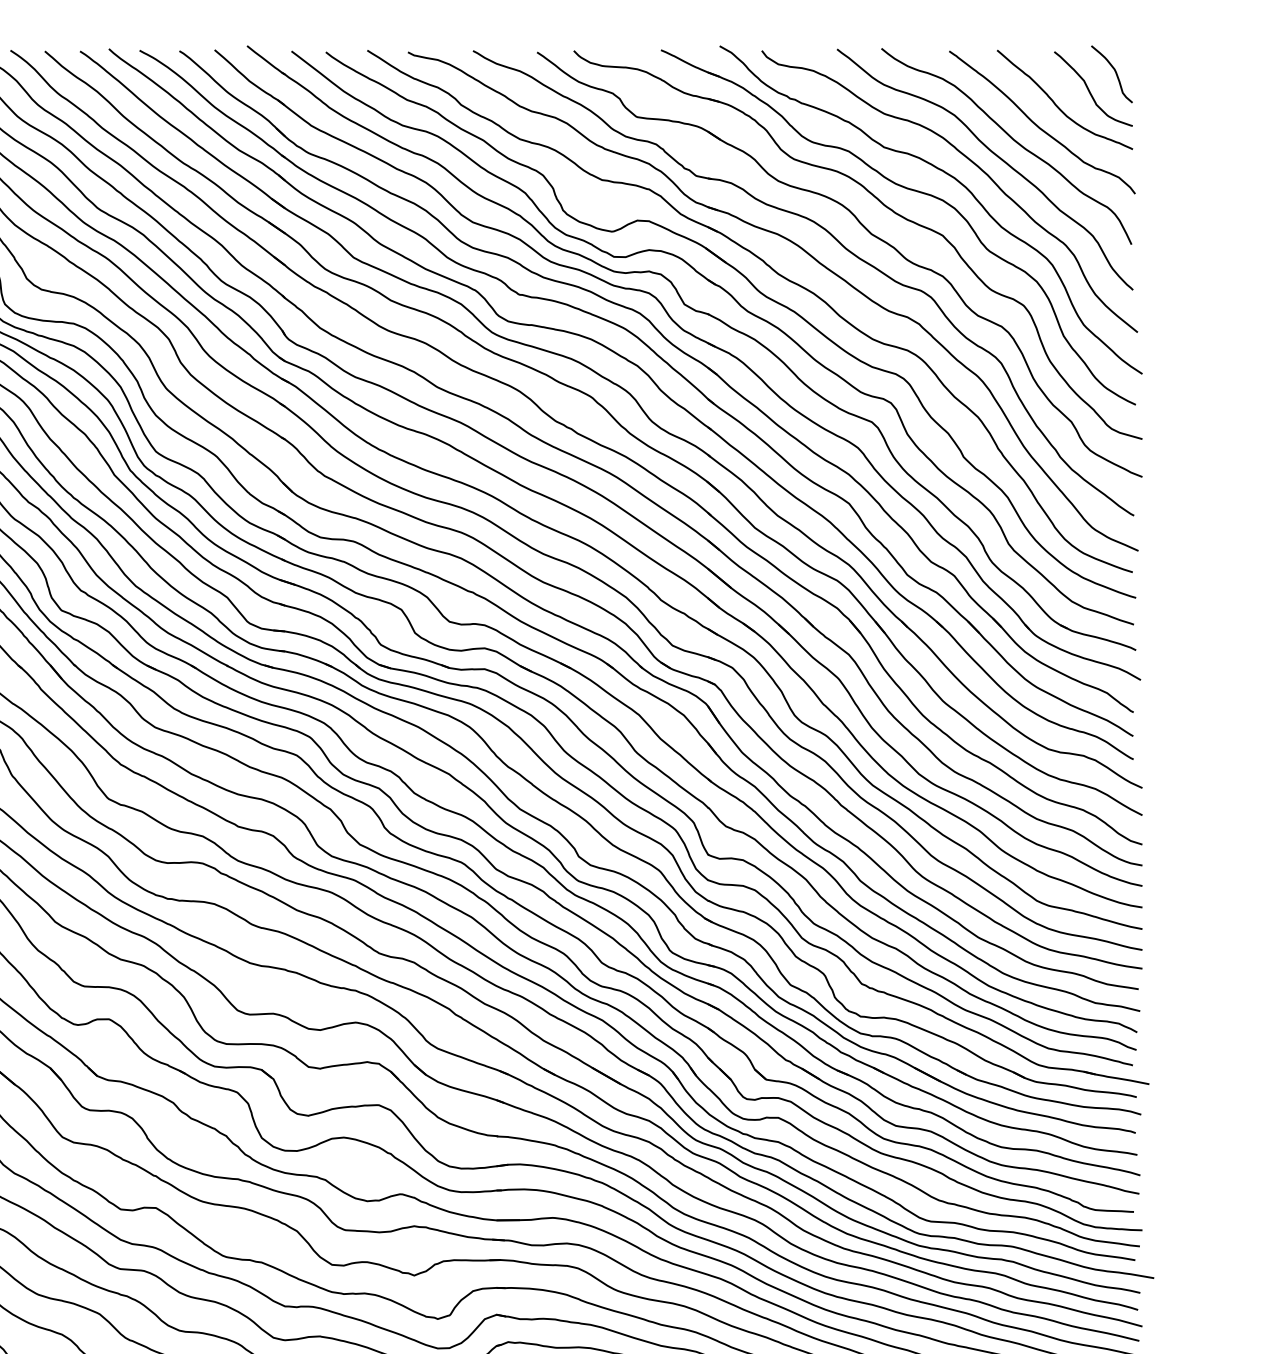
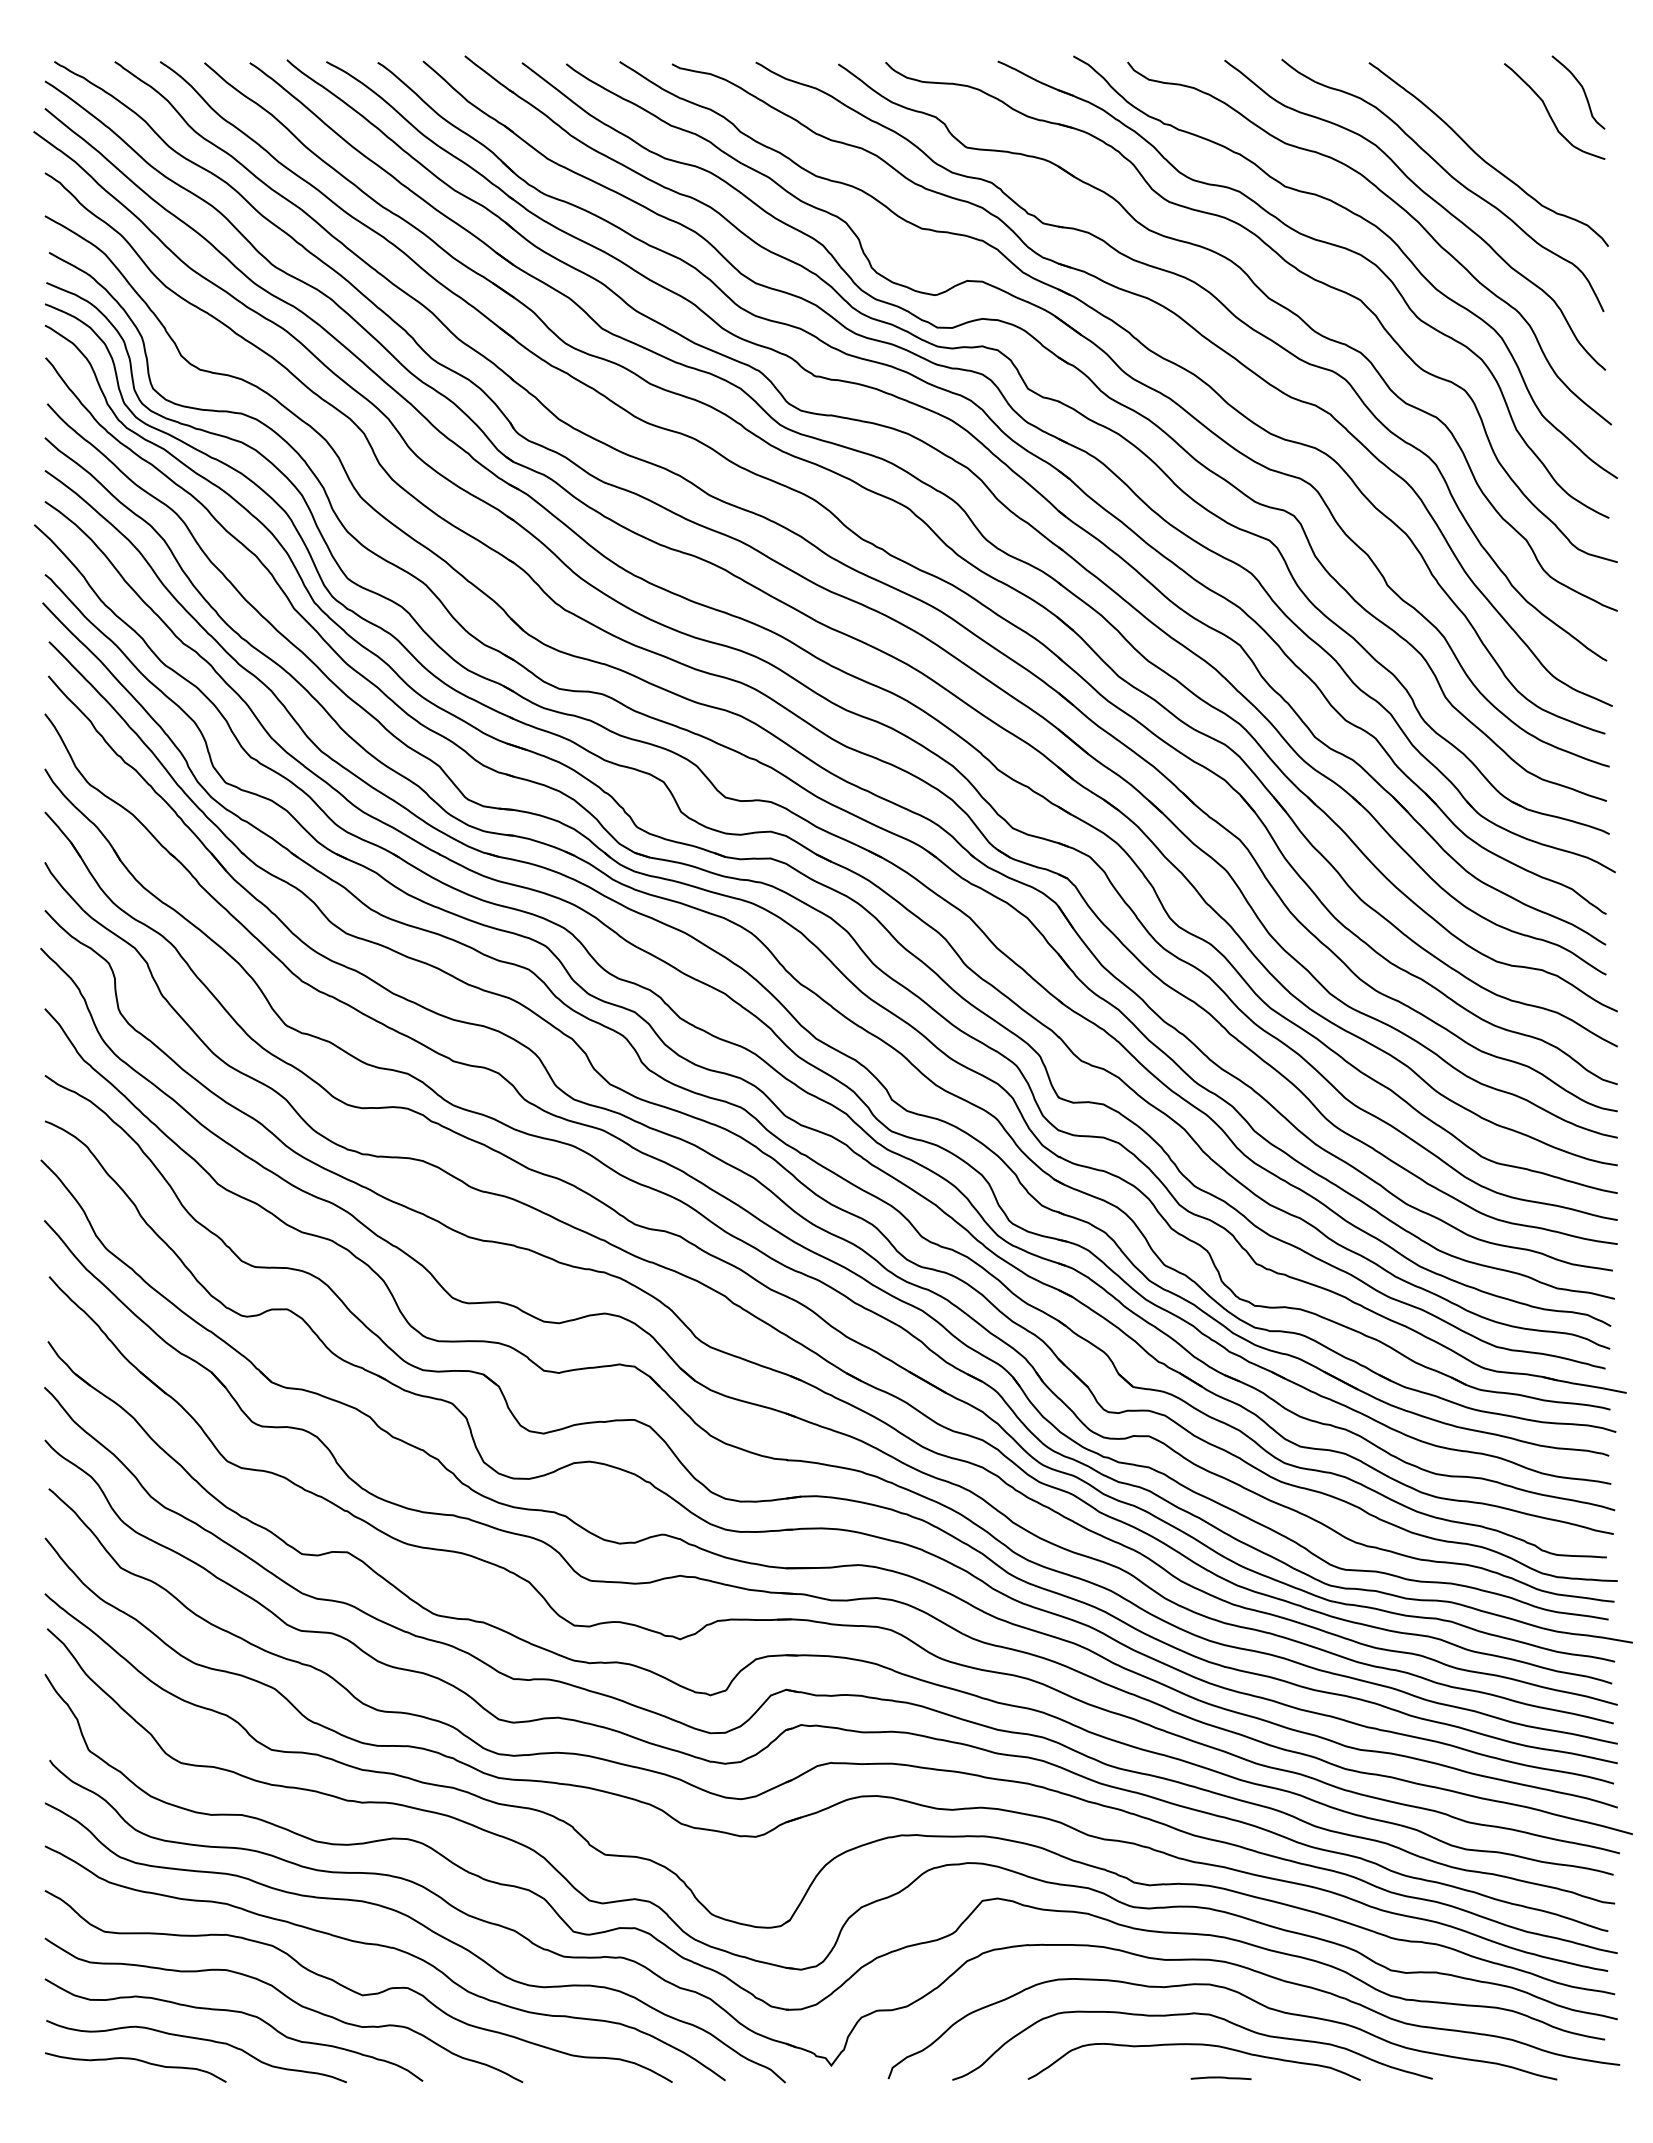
curve: (1057, 106) -> (1508, 133), removed

